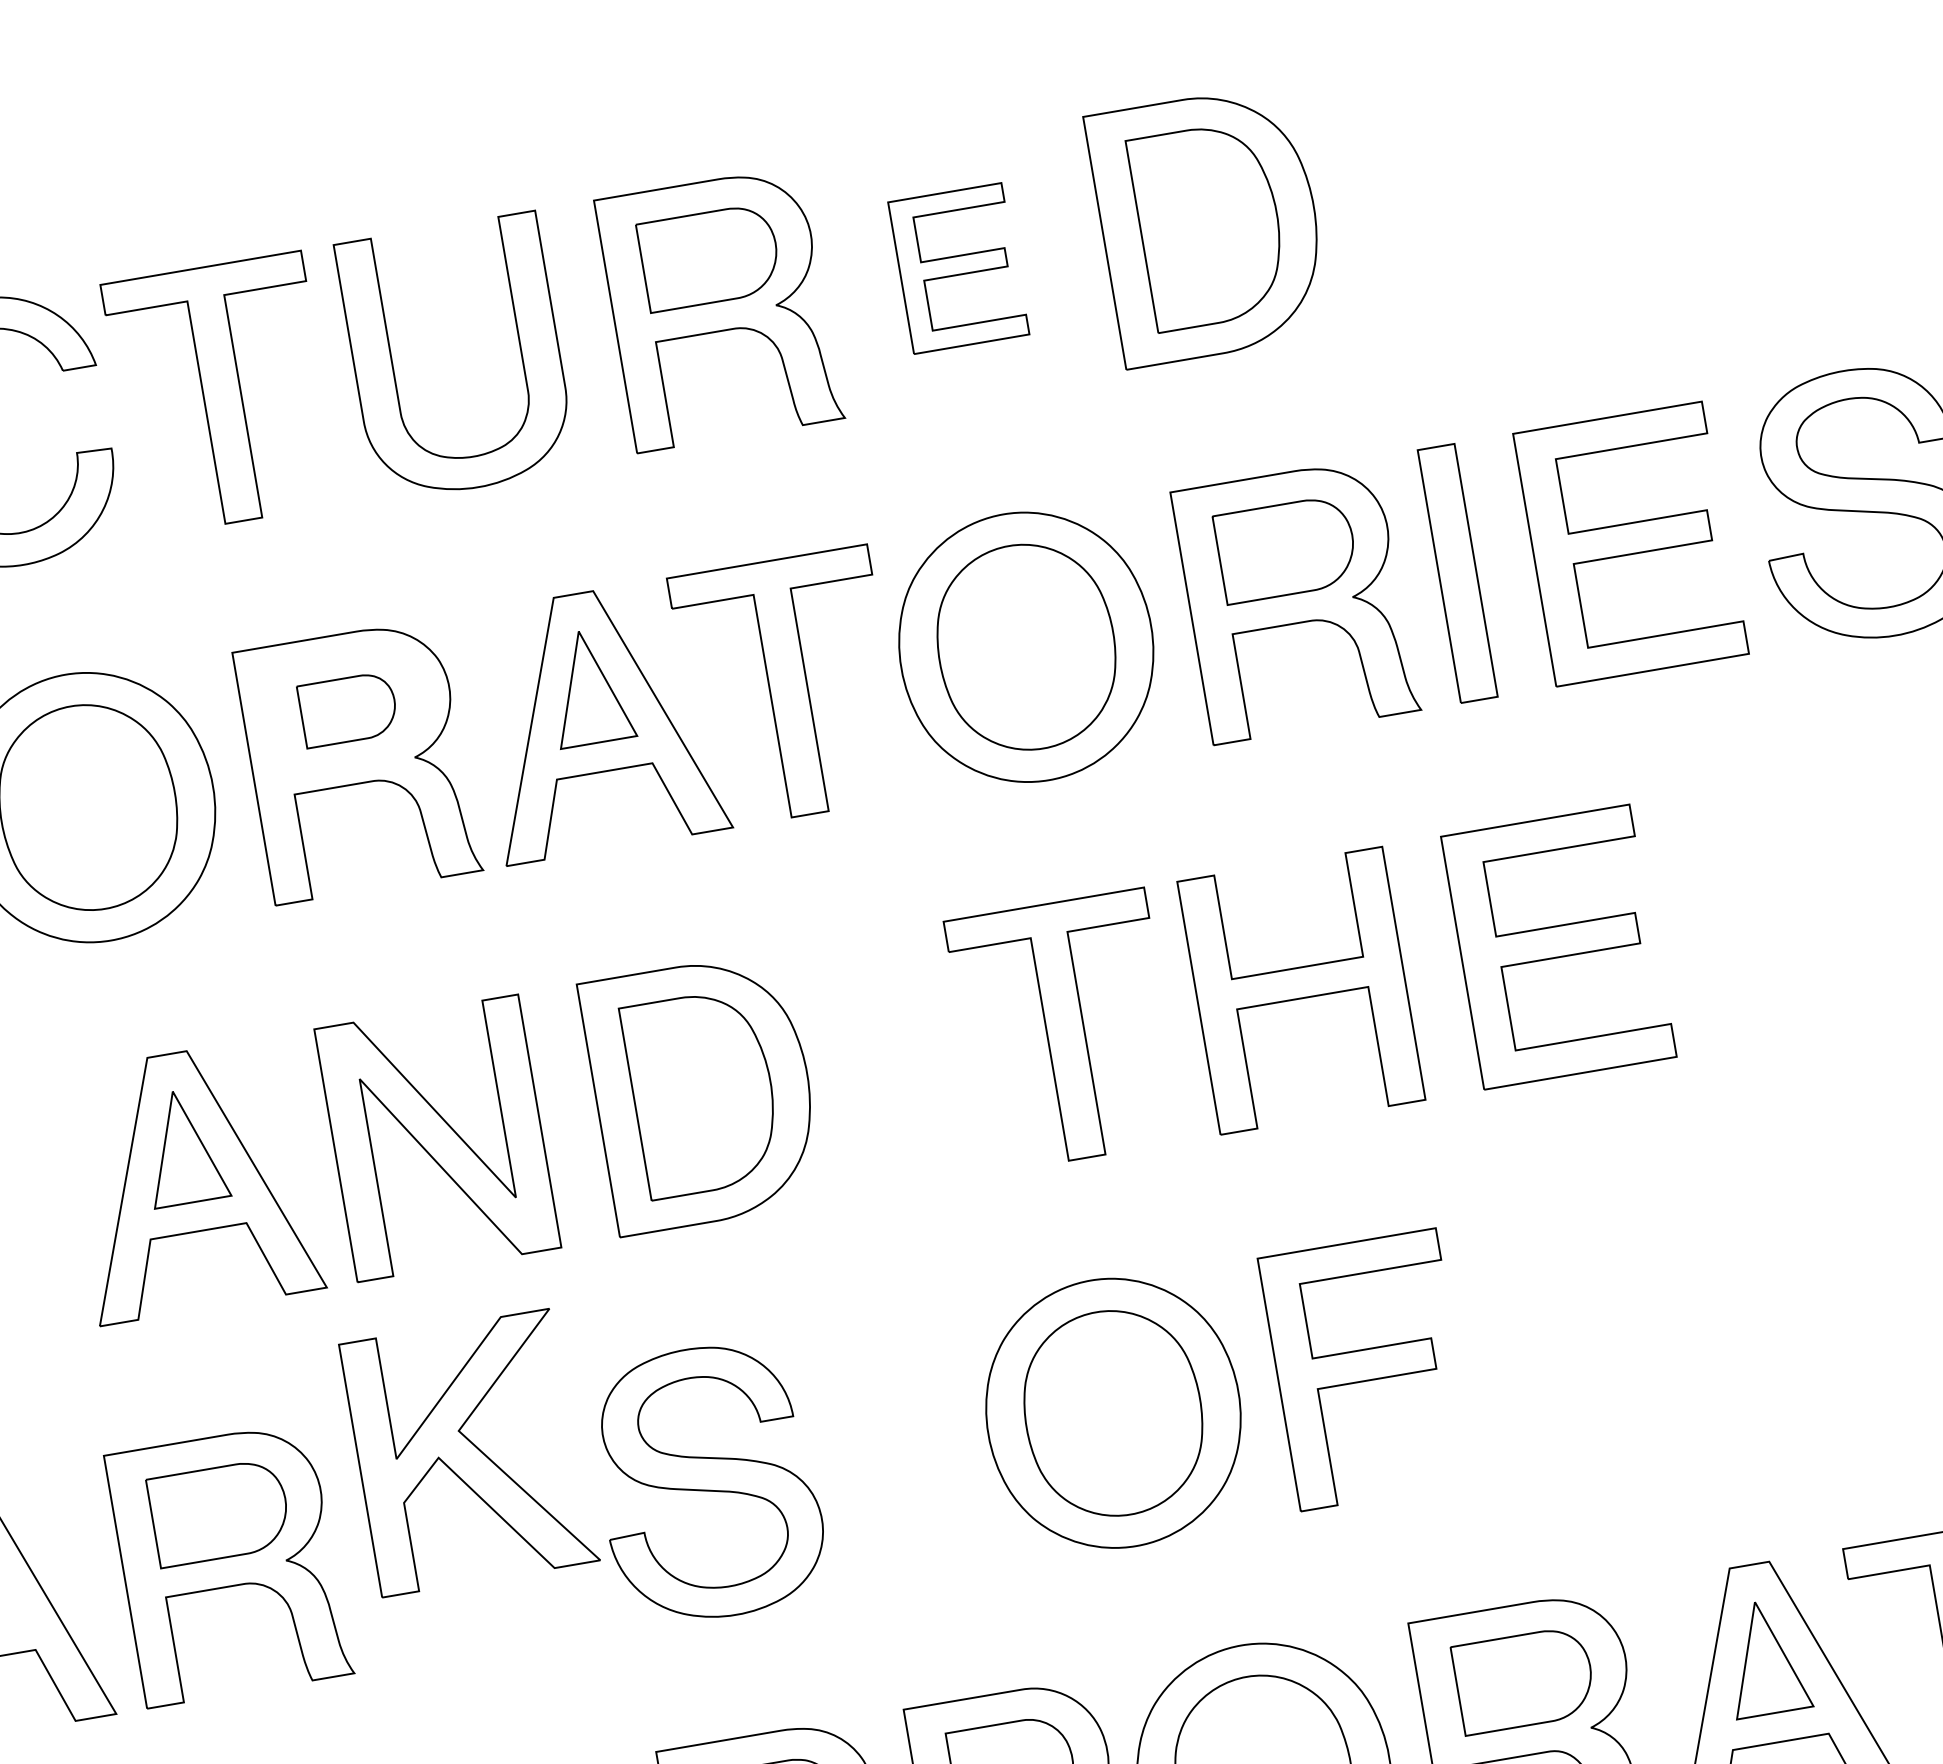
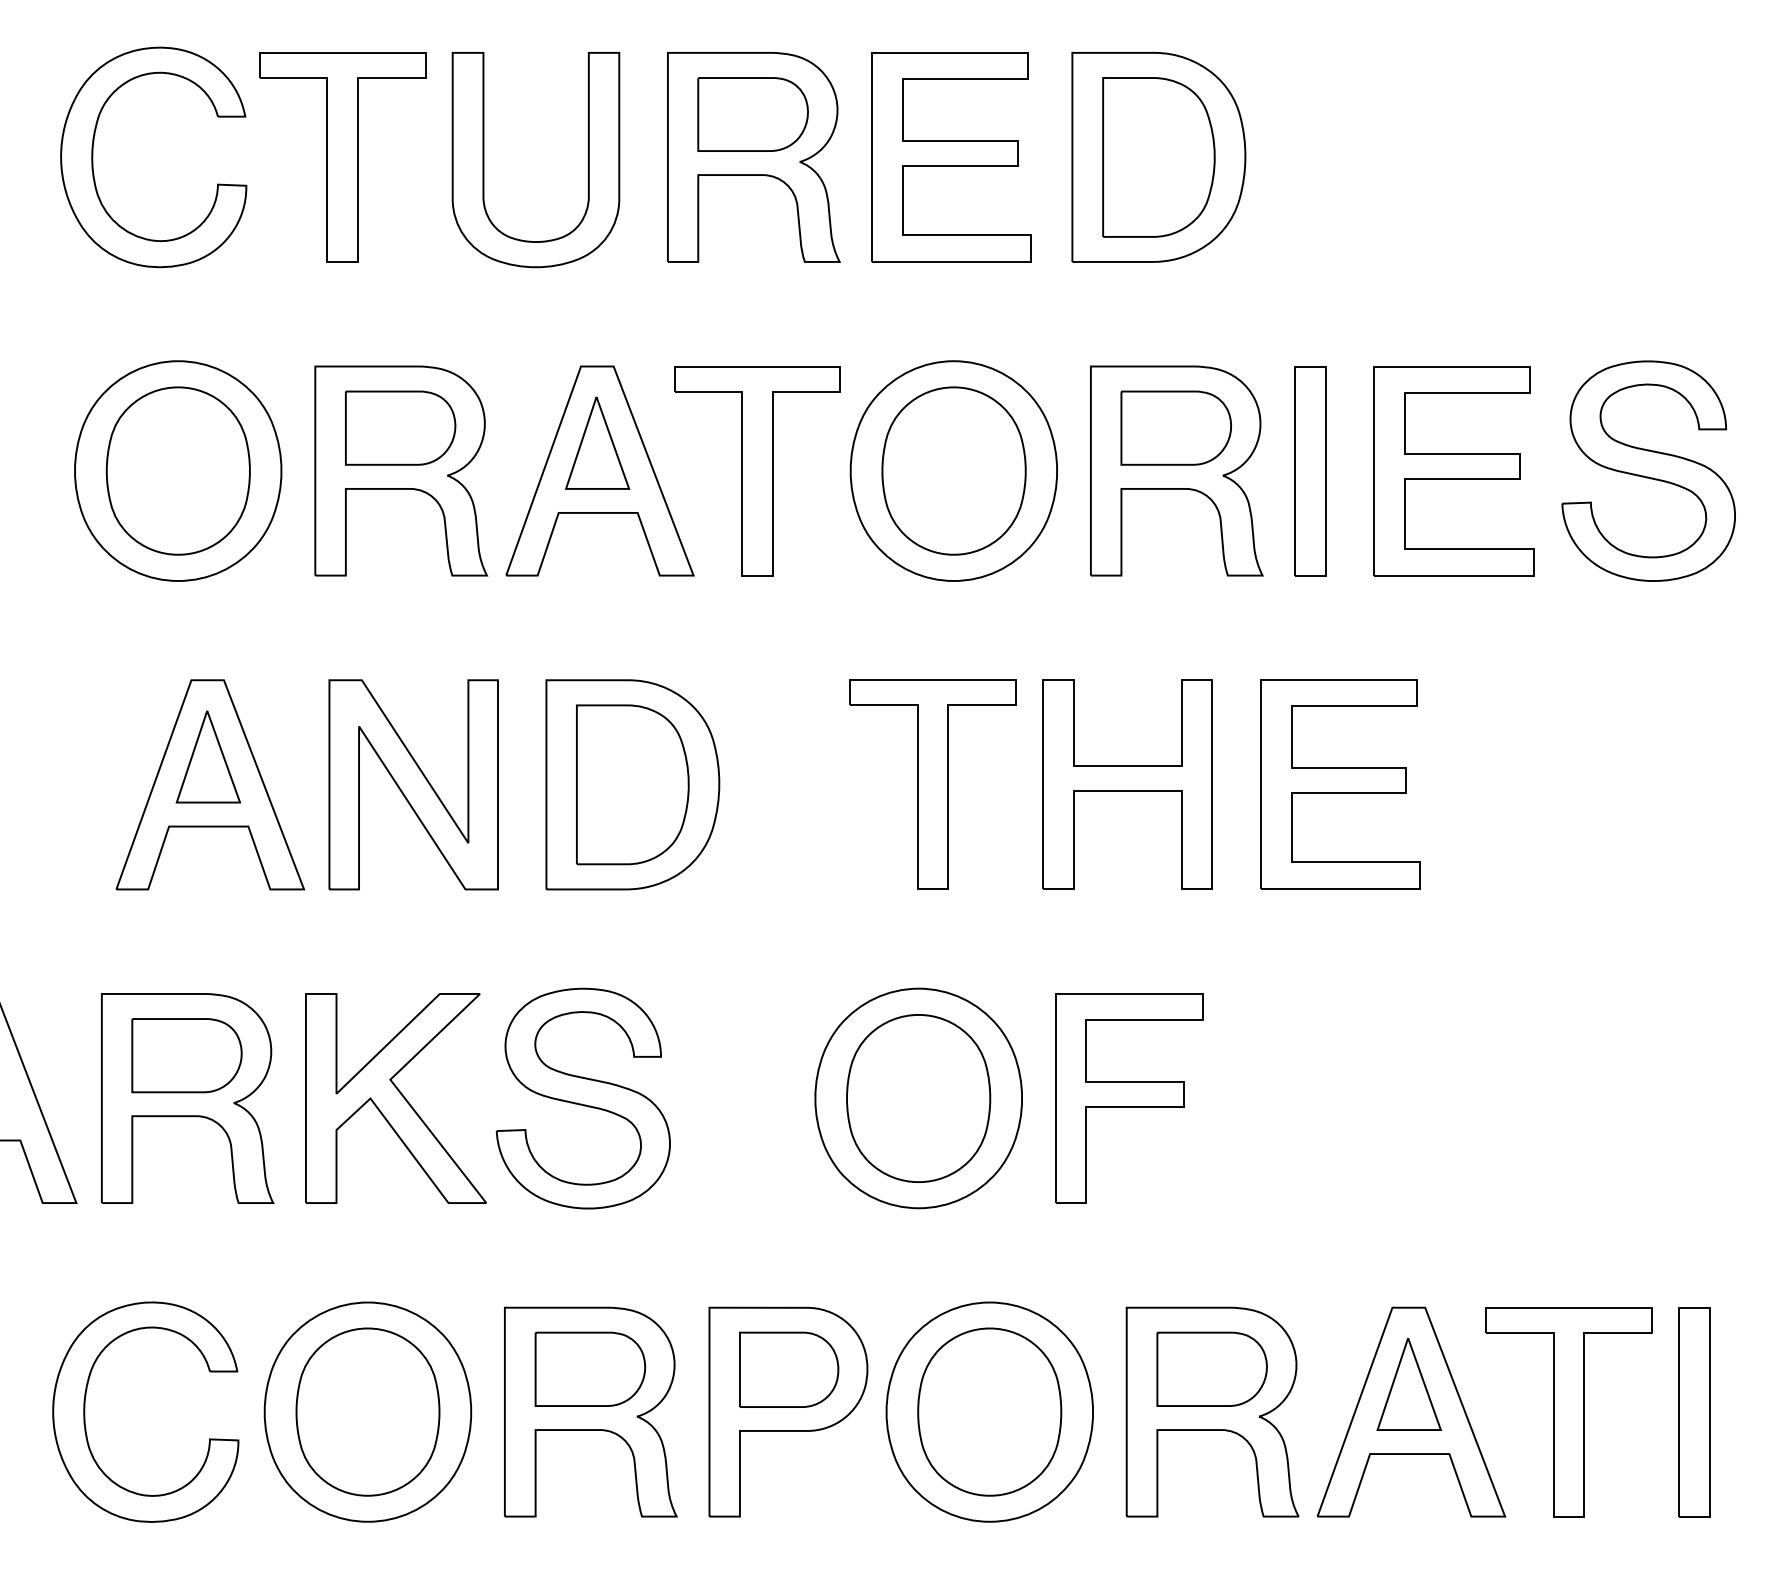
part: (958, 268) -> (951, 157), size x1.67
part: (347, 708) -> (400, 427), size x1.43
part: (468, 1452) -> (395, 1098), moved

